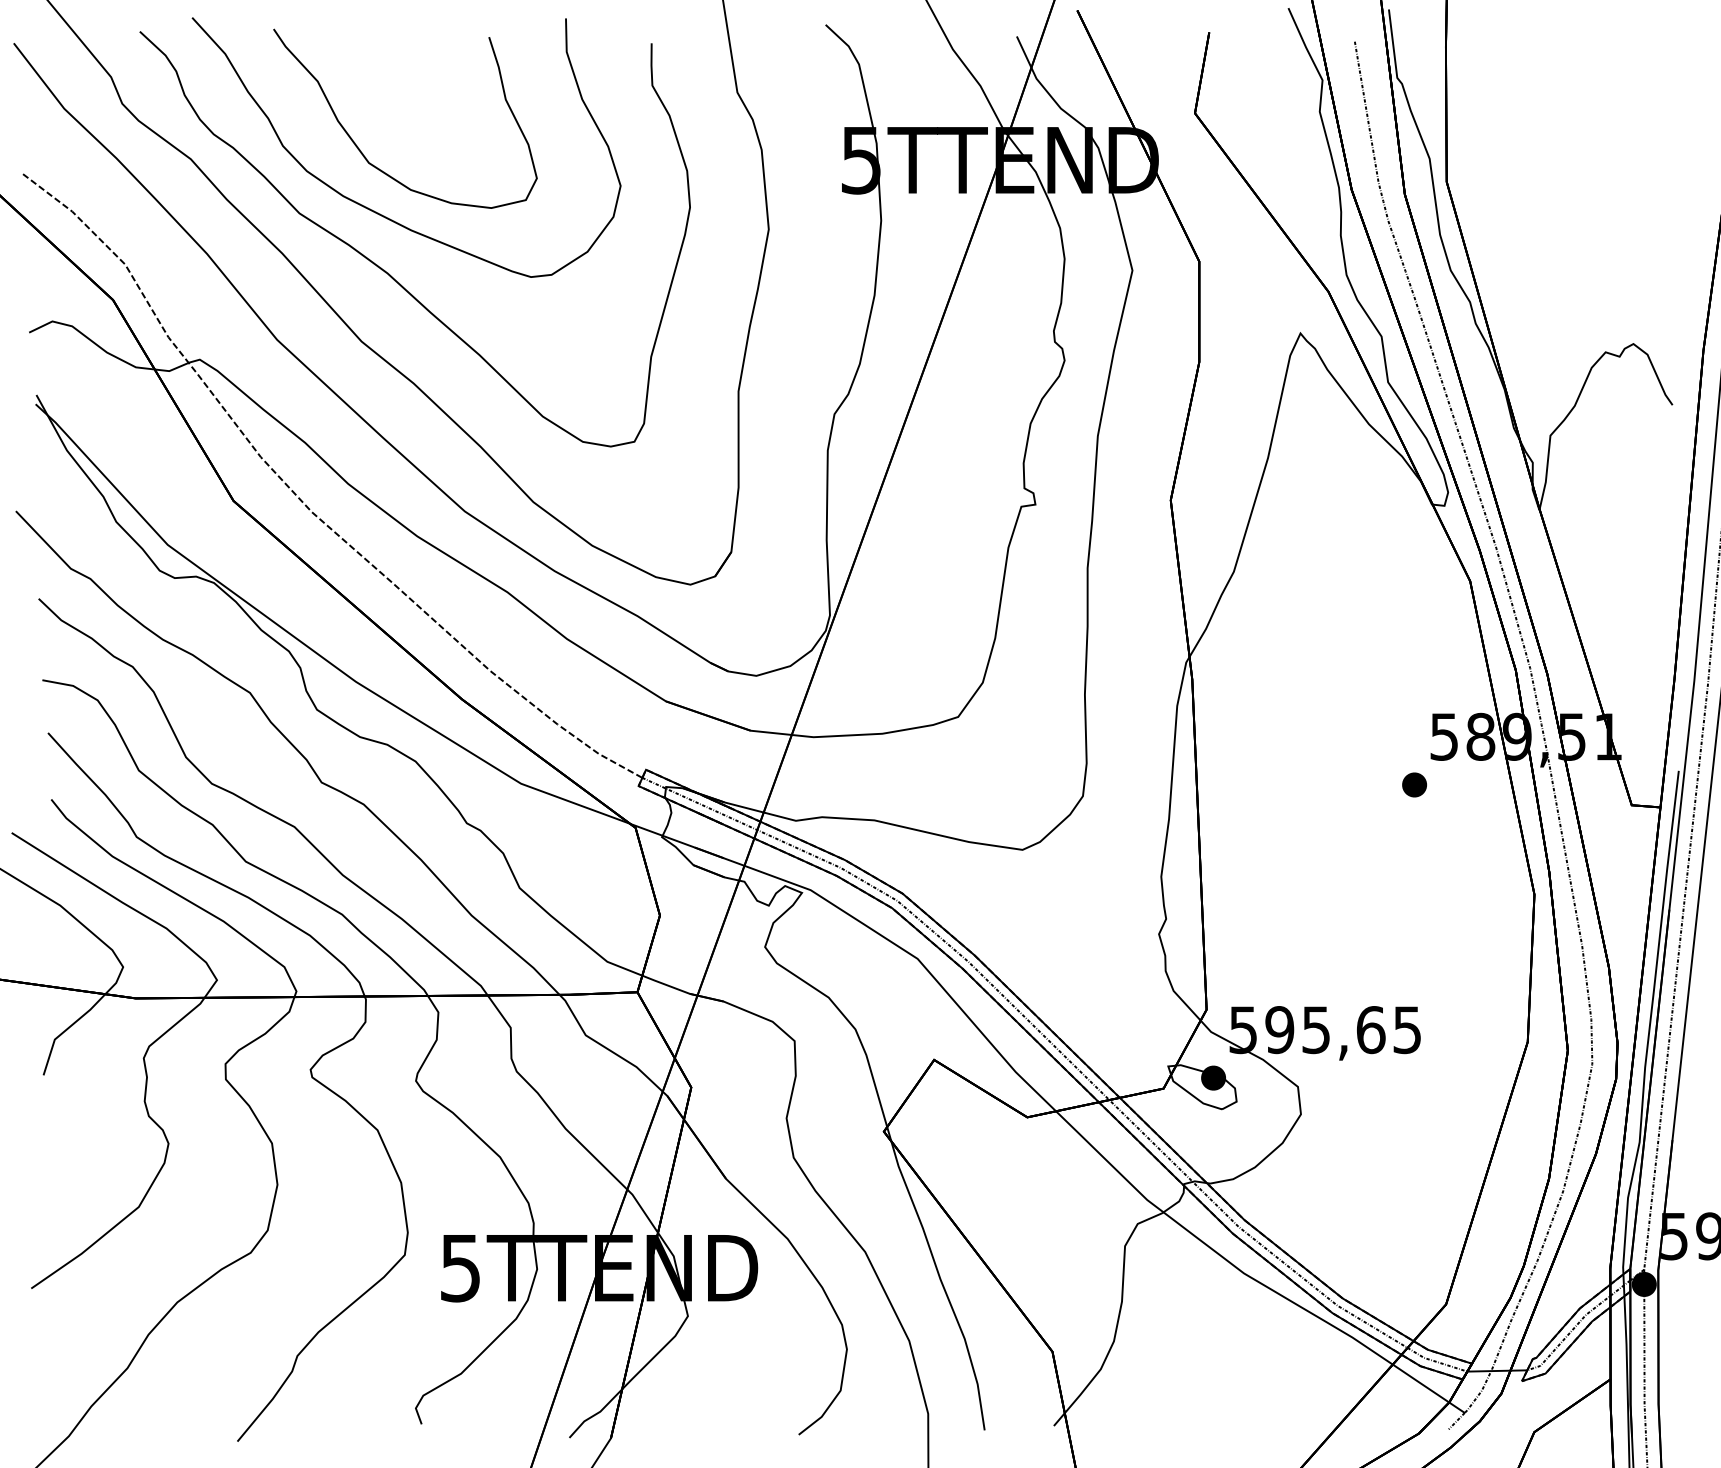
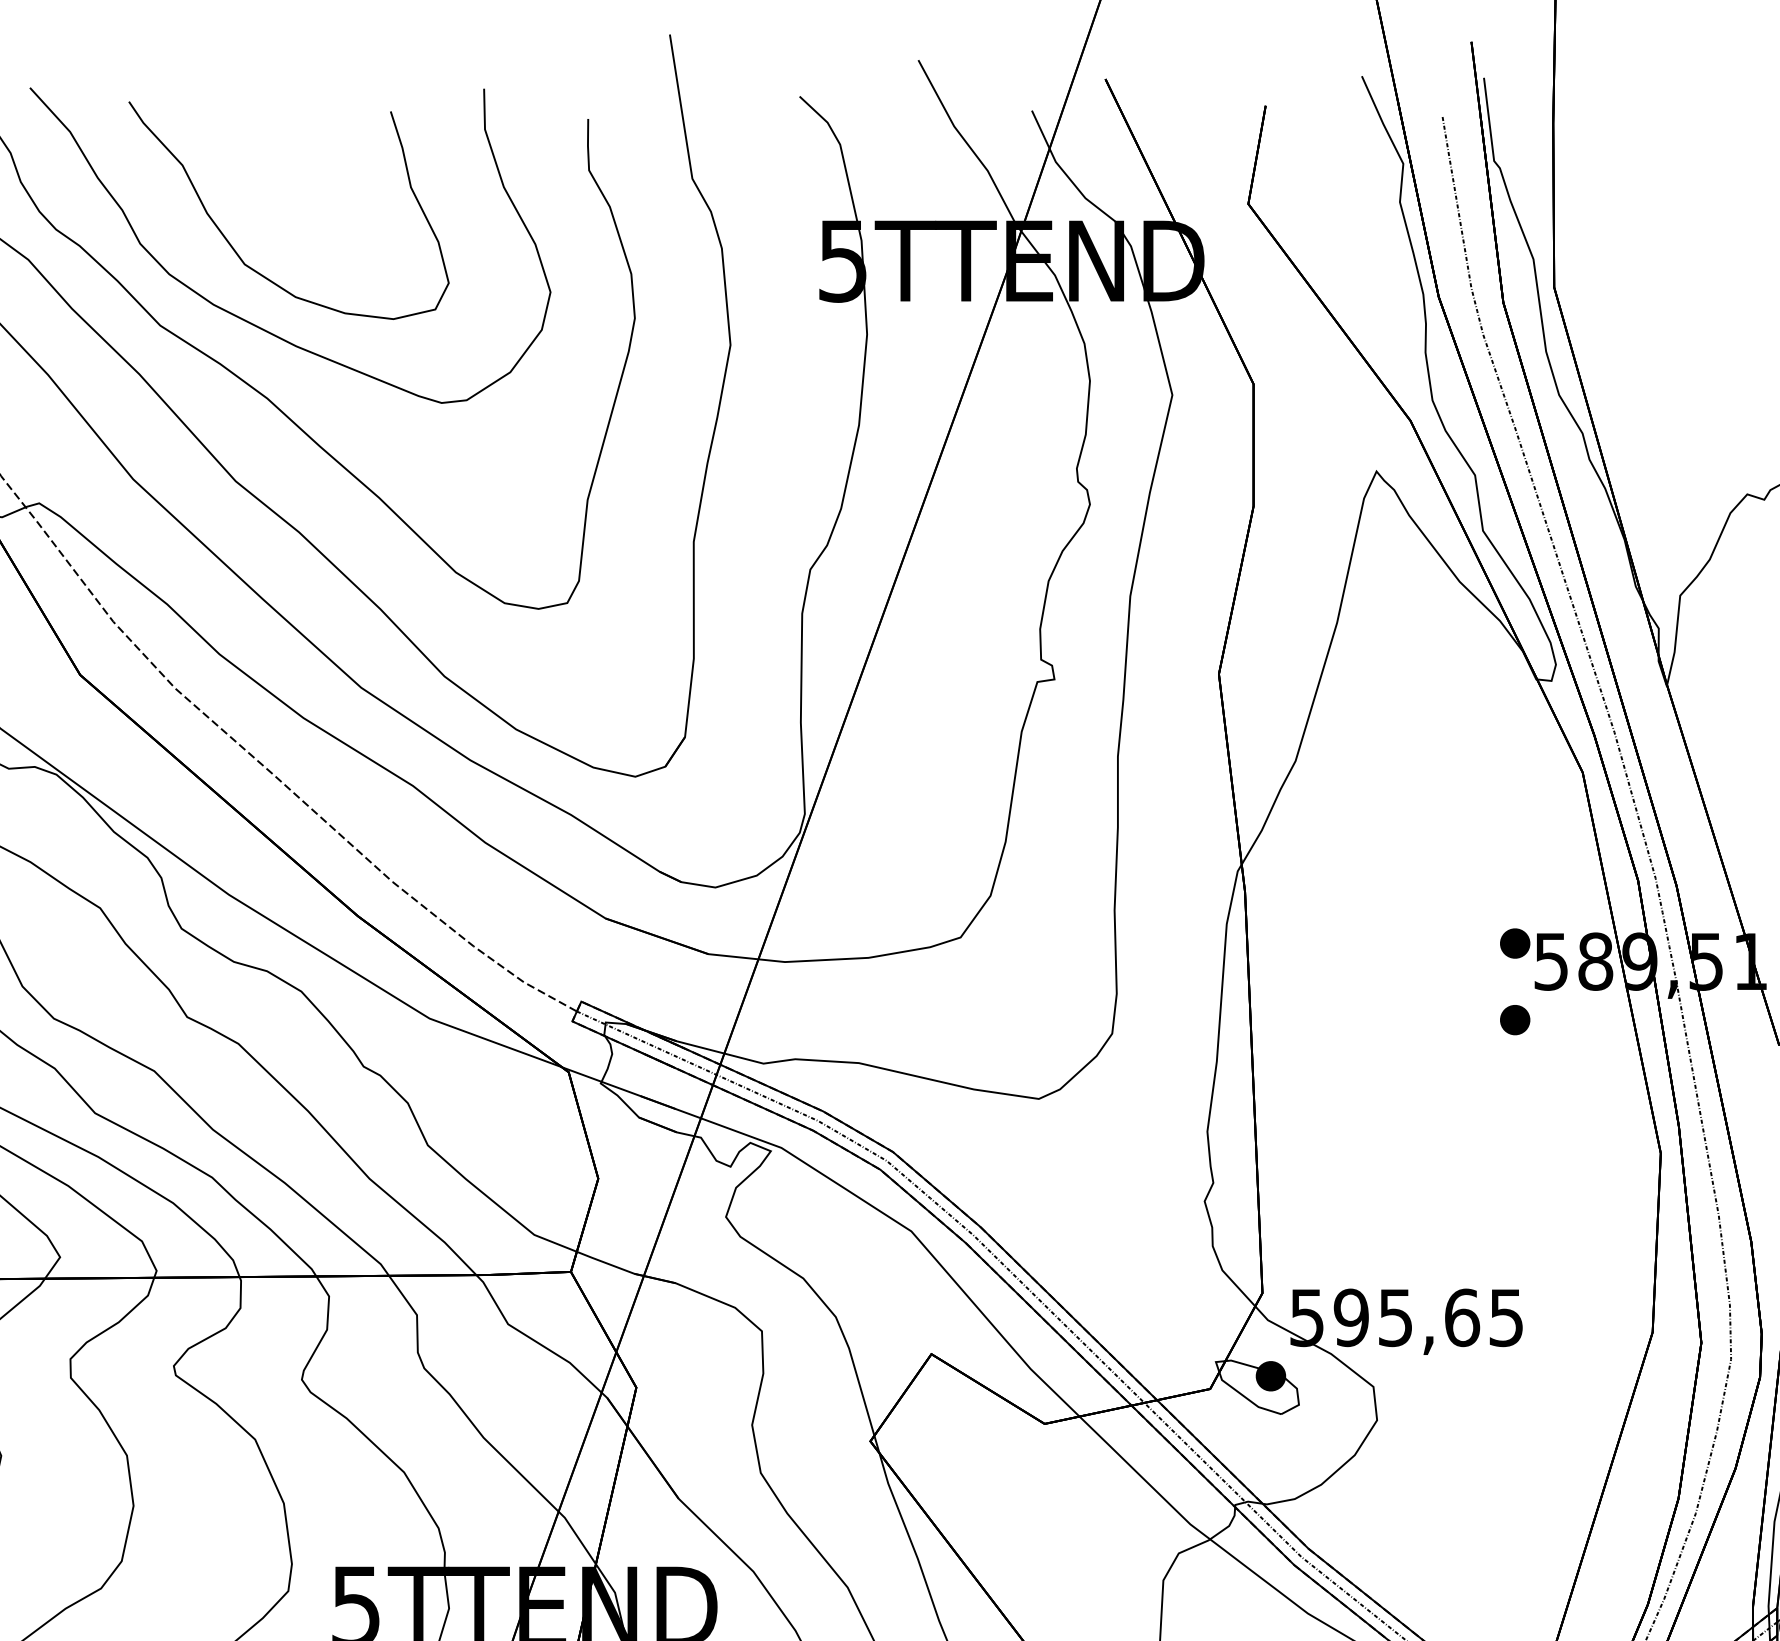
part: (1414, 721) -> (1515, 942), added

